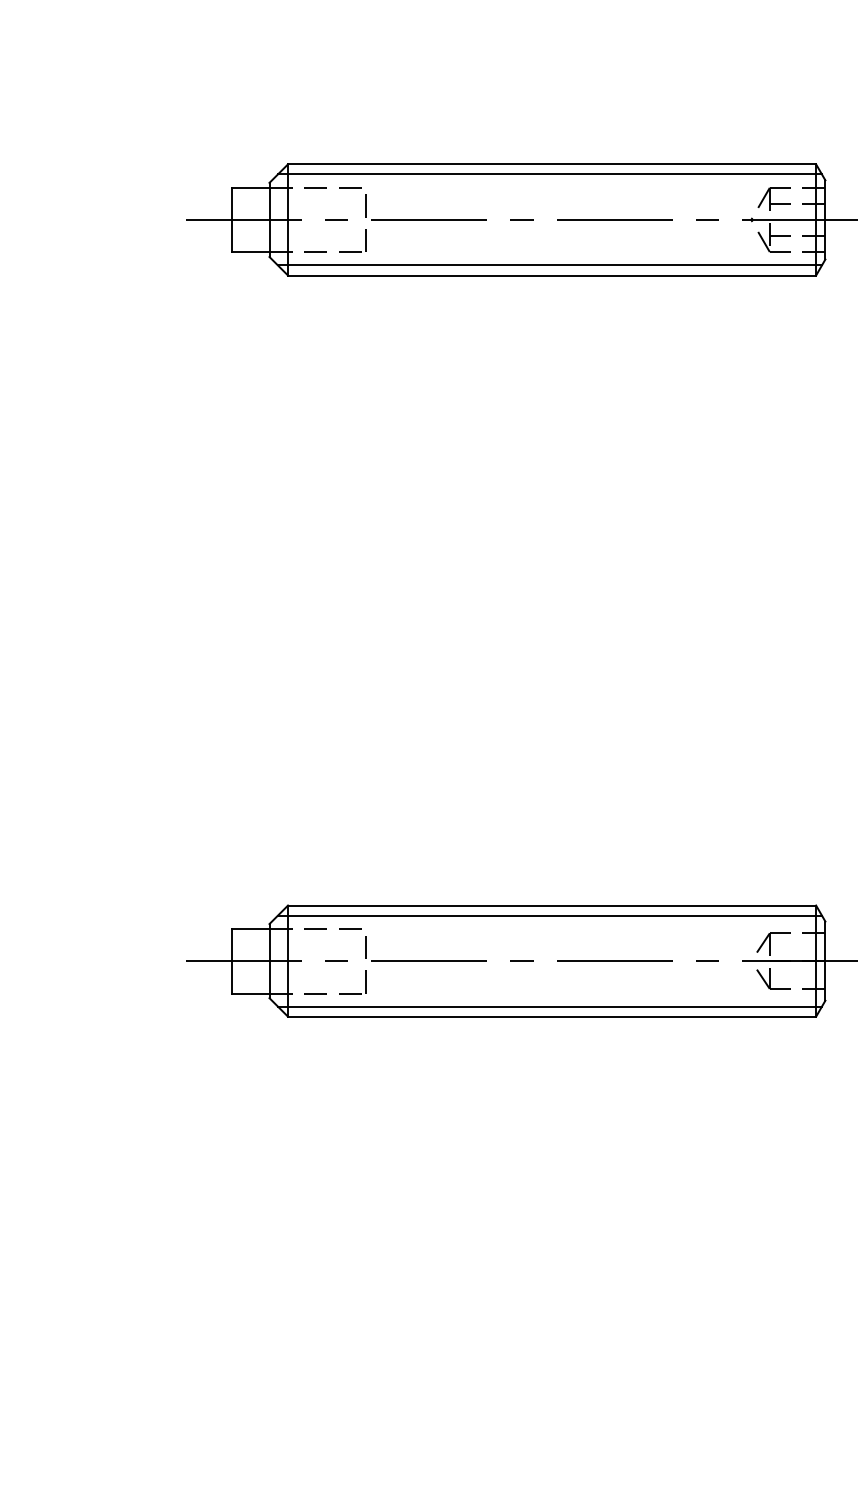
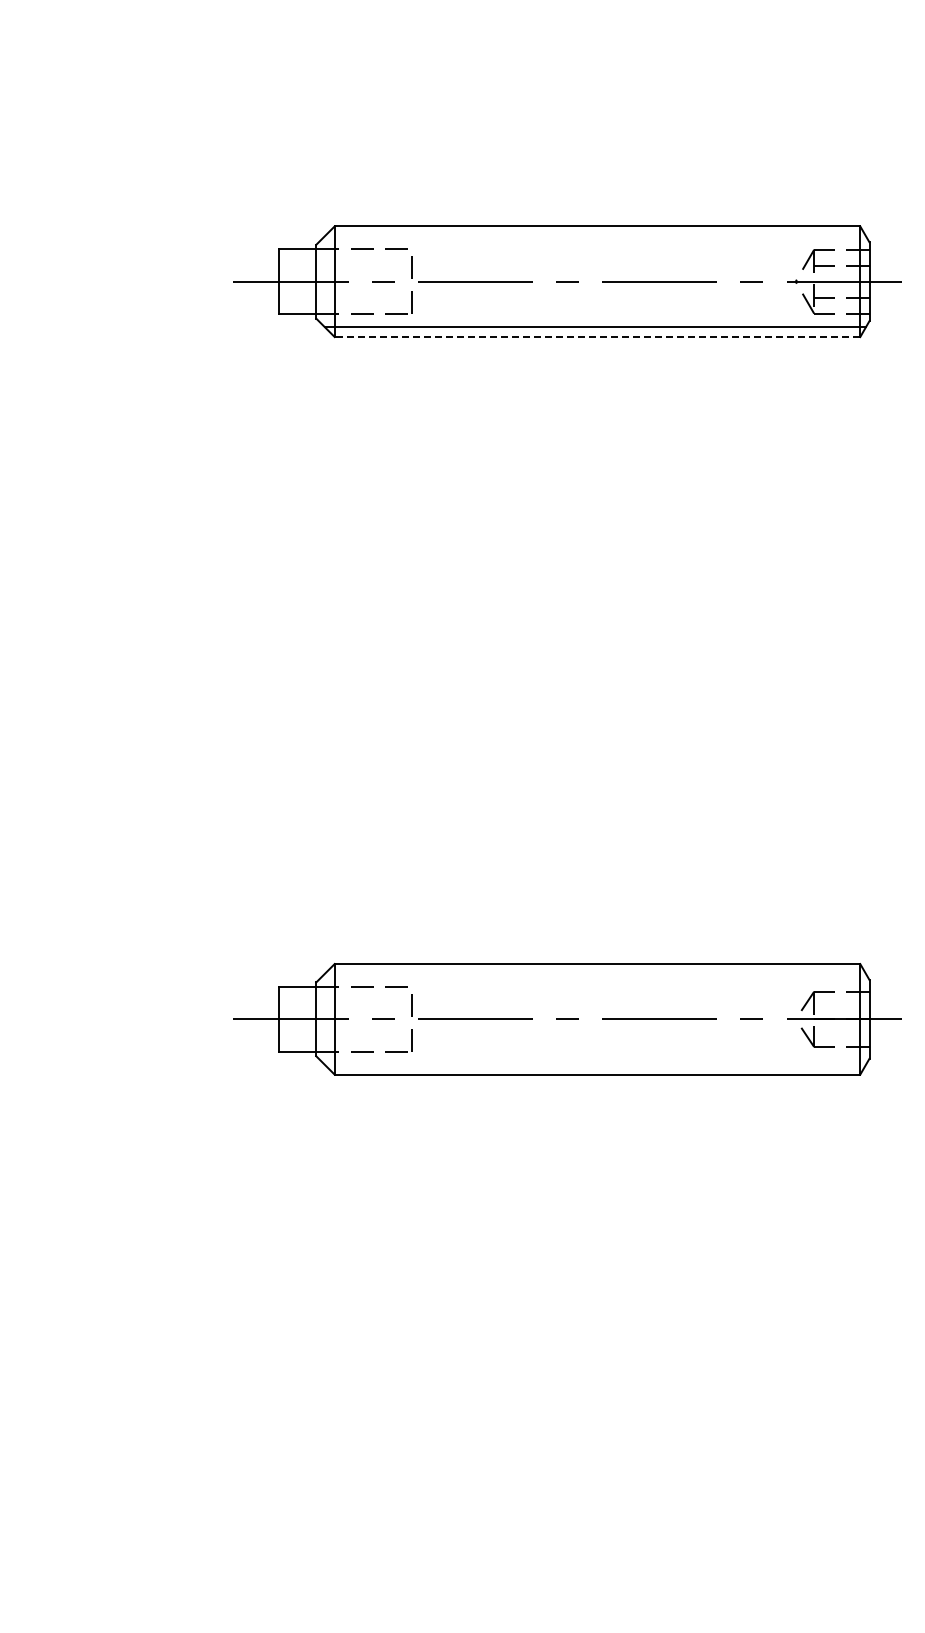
line: (550, 174) -> (595, 236), removed
line: (552, 275) -> (597, 337), solid -> dashed
line: (550, 916) -> (595, 974), removed
line: (550, 1006) -> (595, 1064), removed

